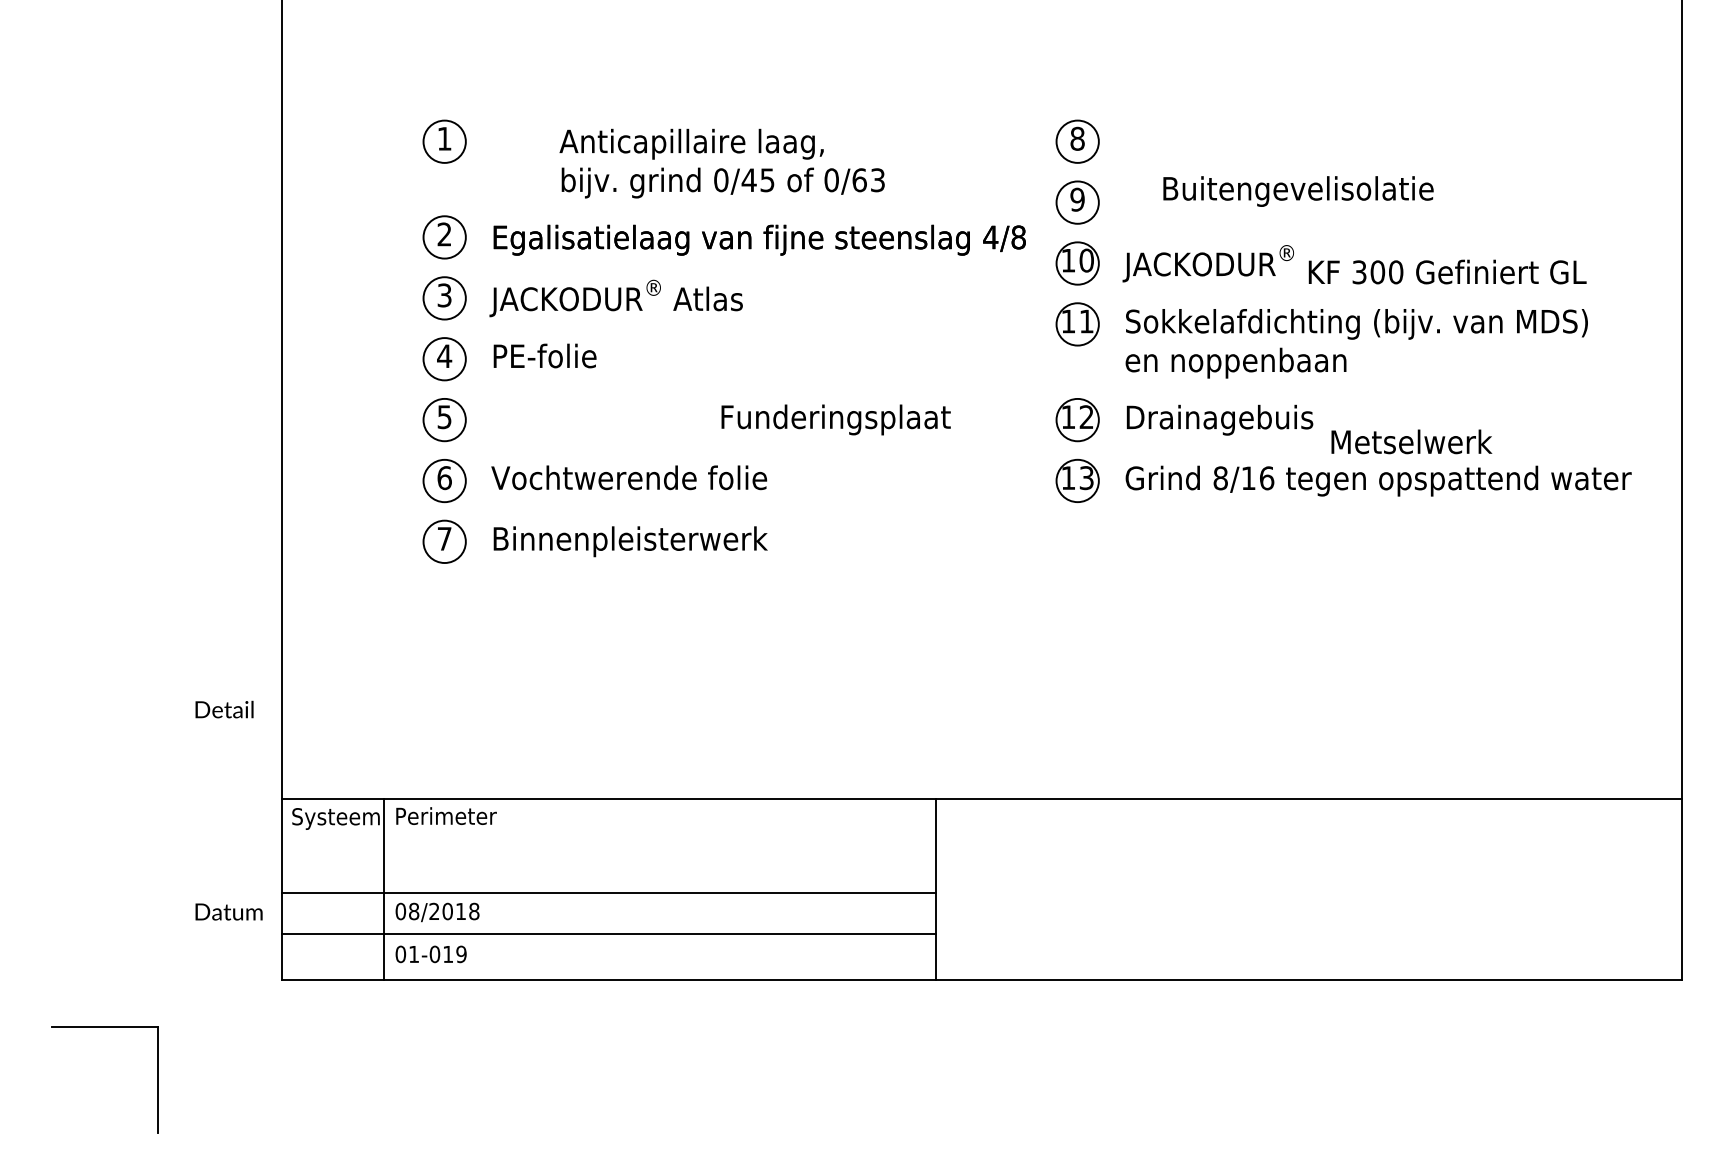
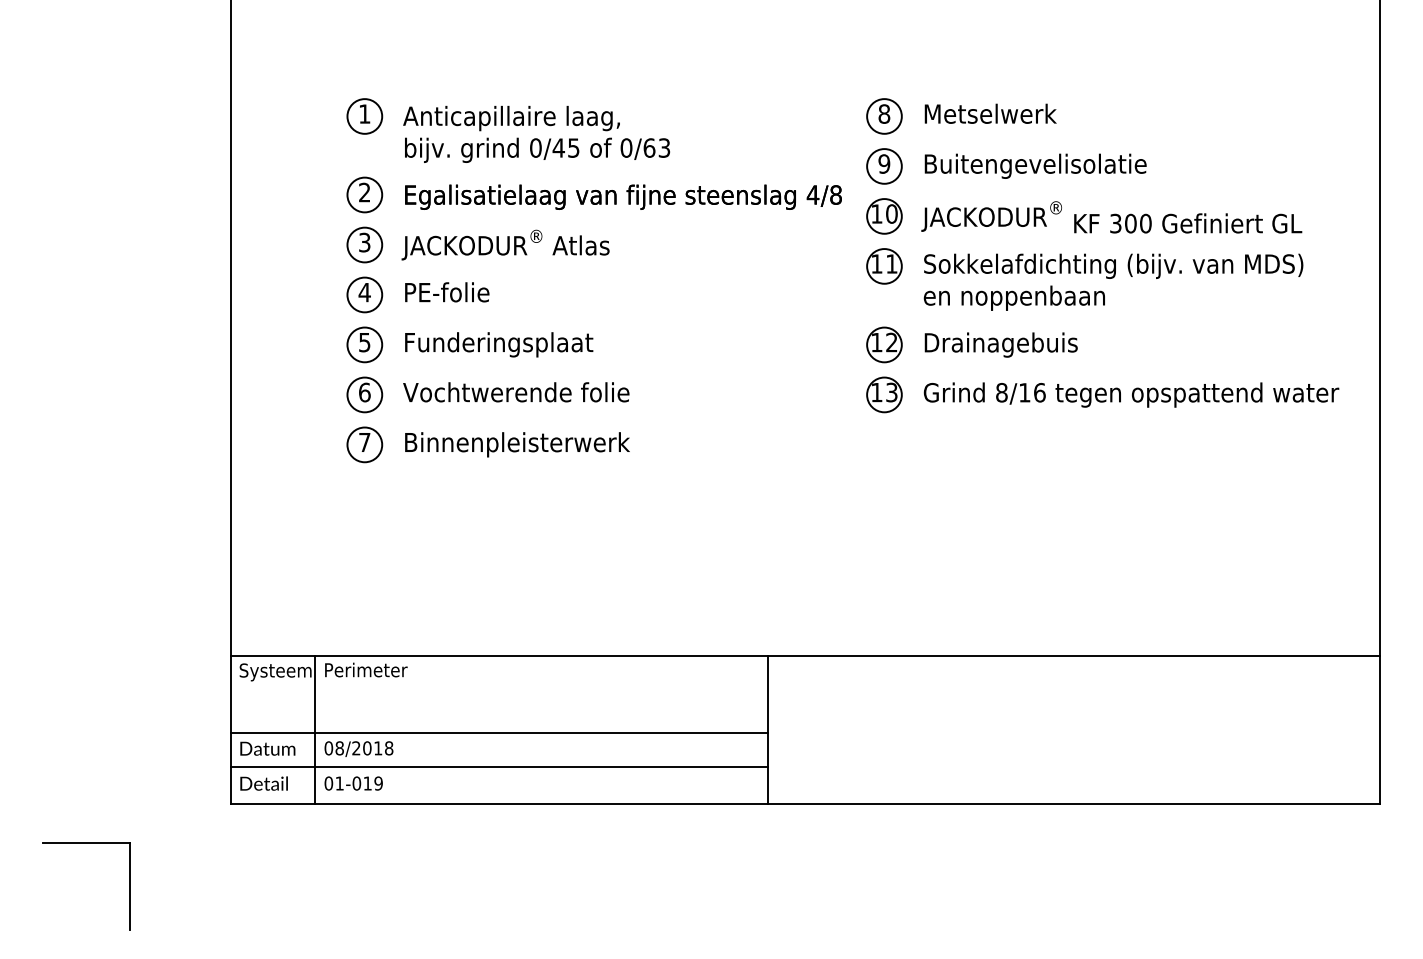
text: (722, 162) -> (536, 133), moved
text: (1298, 190) -> (1035, 165), moved
text: (836, 419) -> (499, 344), moved
text: (1411, 441) -> (990, 113), moved
text: (223, 709) -> (263, 783), moved
text: (228, 911) -> (267, 748), moved

